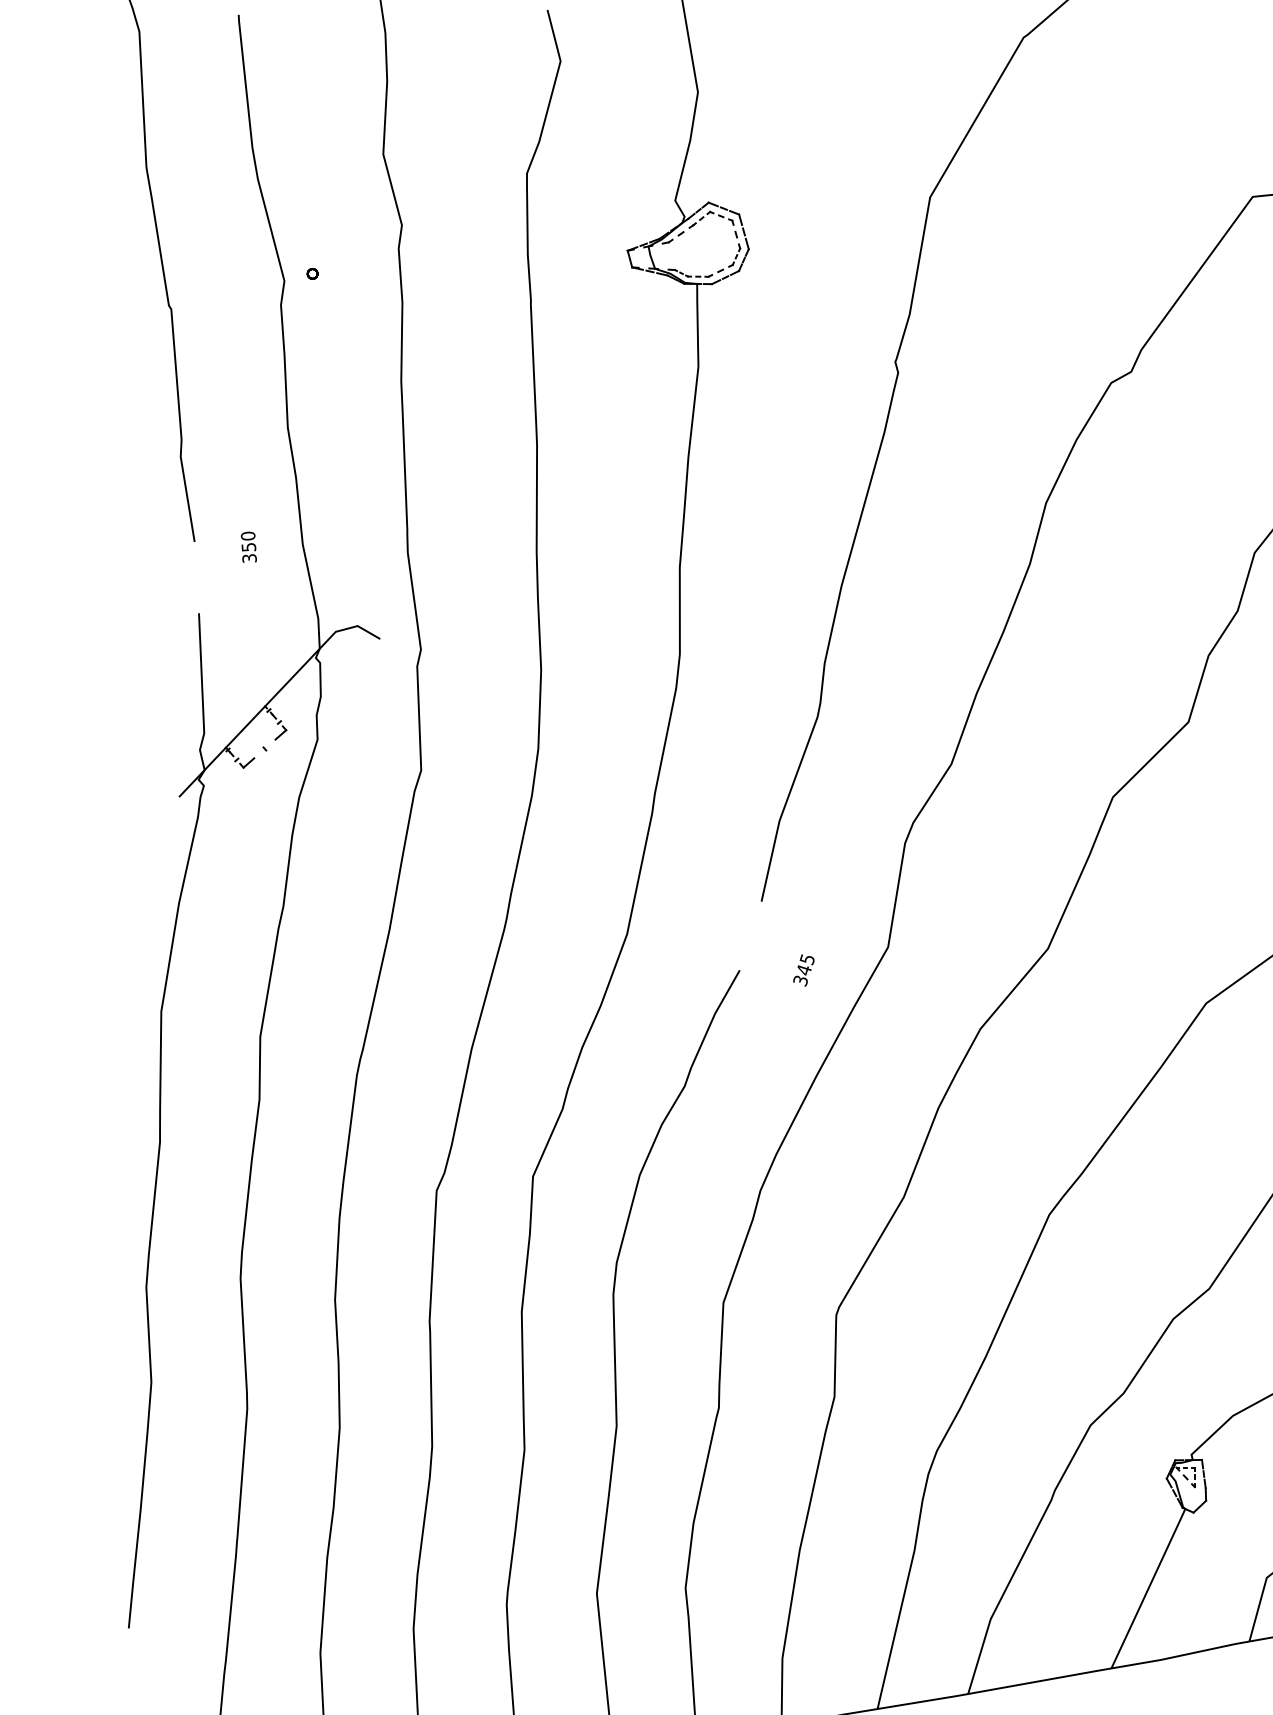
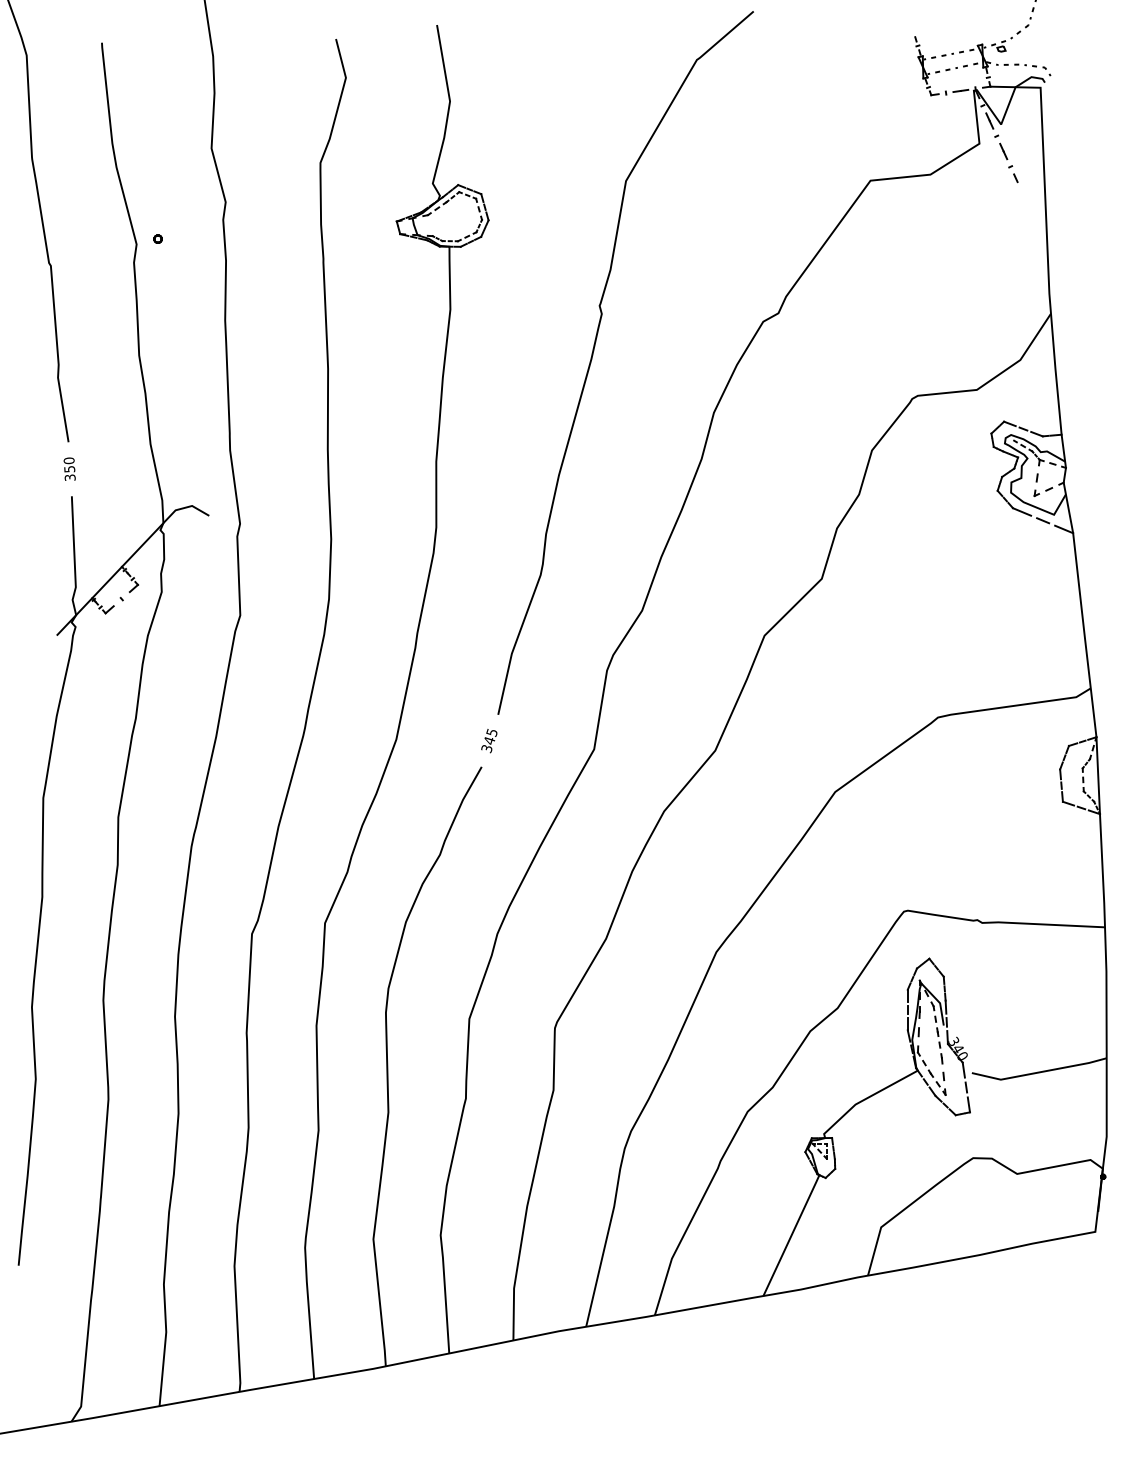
text: (248, 546) -> (69, 468), moved
text: (804, 971) -> (489, 741), moved

